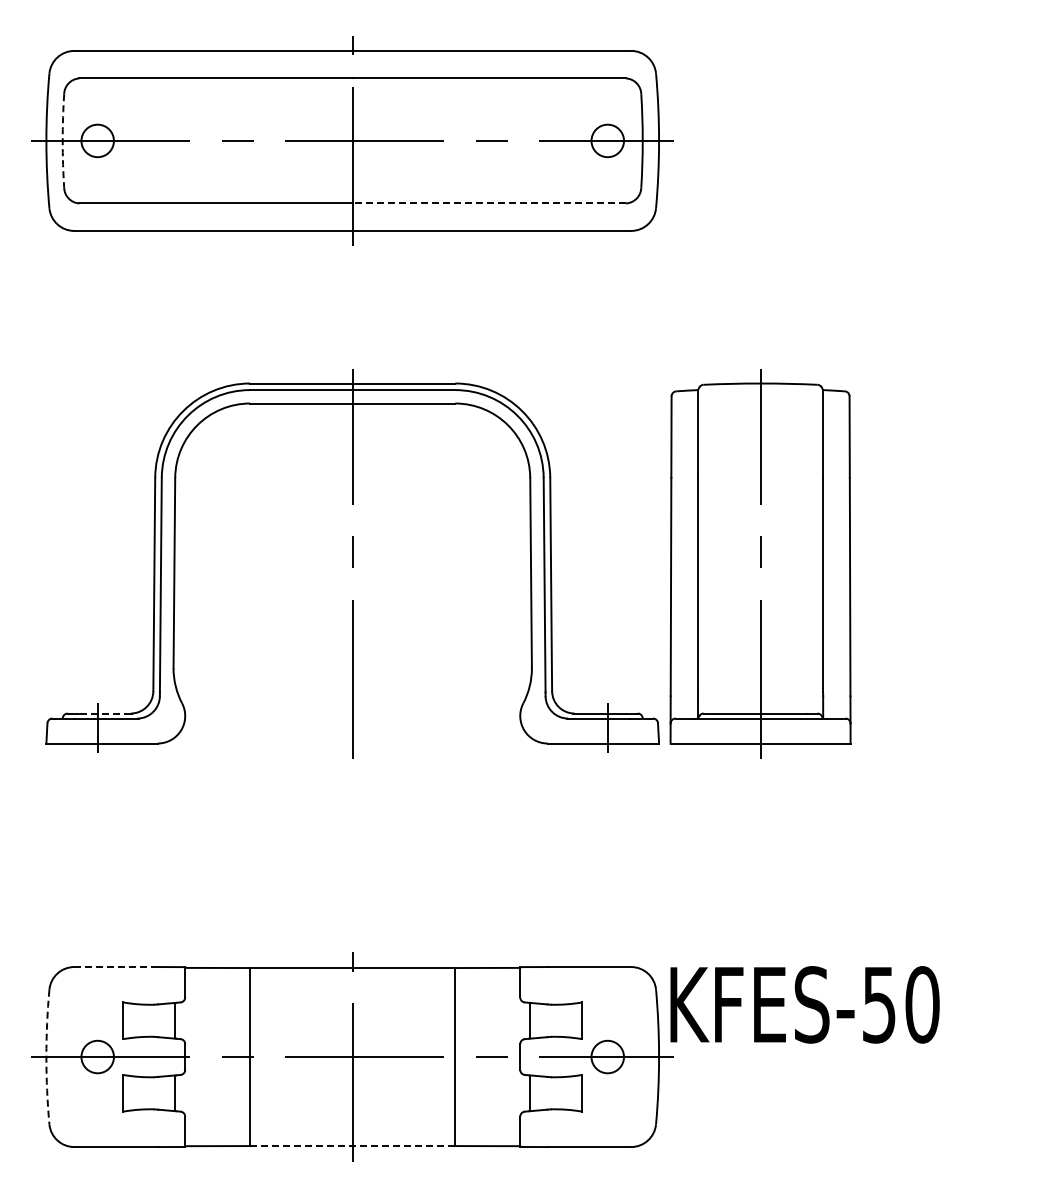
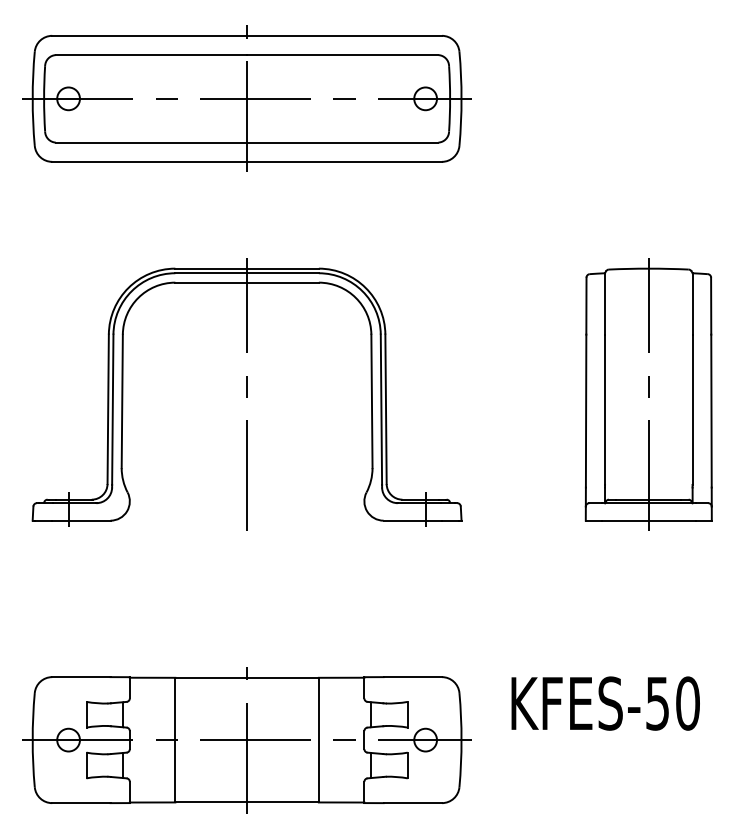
arc: (62, 140) -> (43, 98), dashed -> solid
line: (489, 203) -> (342, 142), dashed -> solid
part: (760, 563) -> (648, 394), moved
line: (105, 713) -> (74, 499), dashed -> solid
line: (116, 967) -> (81, 677), dashed -> solid
text: (804, 1004) -> (605, 703), moved
arc: (46, 1057) -> (32, 740), dashed -> solid
line: (352, 1146) -> (246, 802), dashed -> solid

